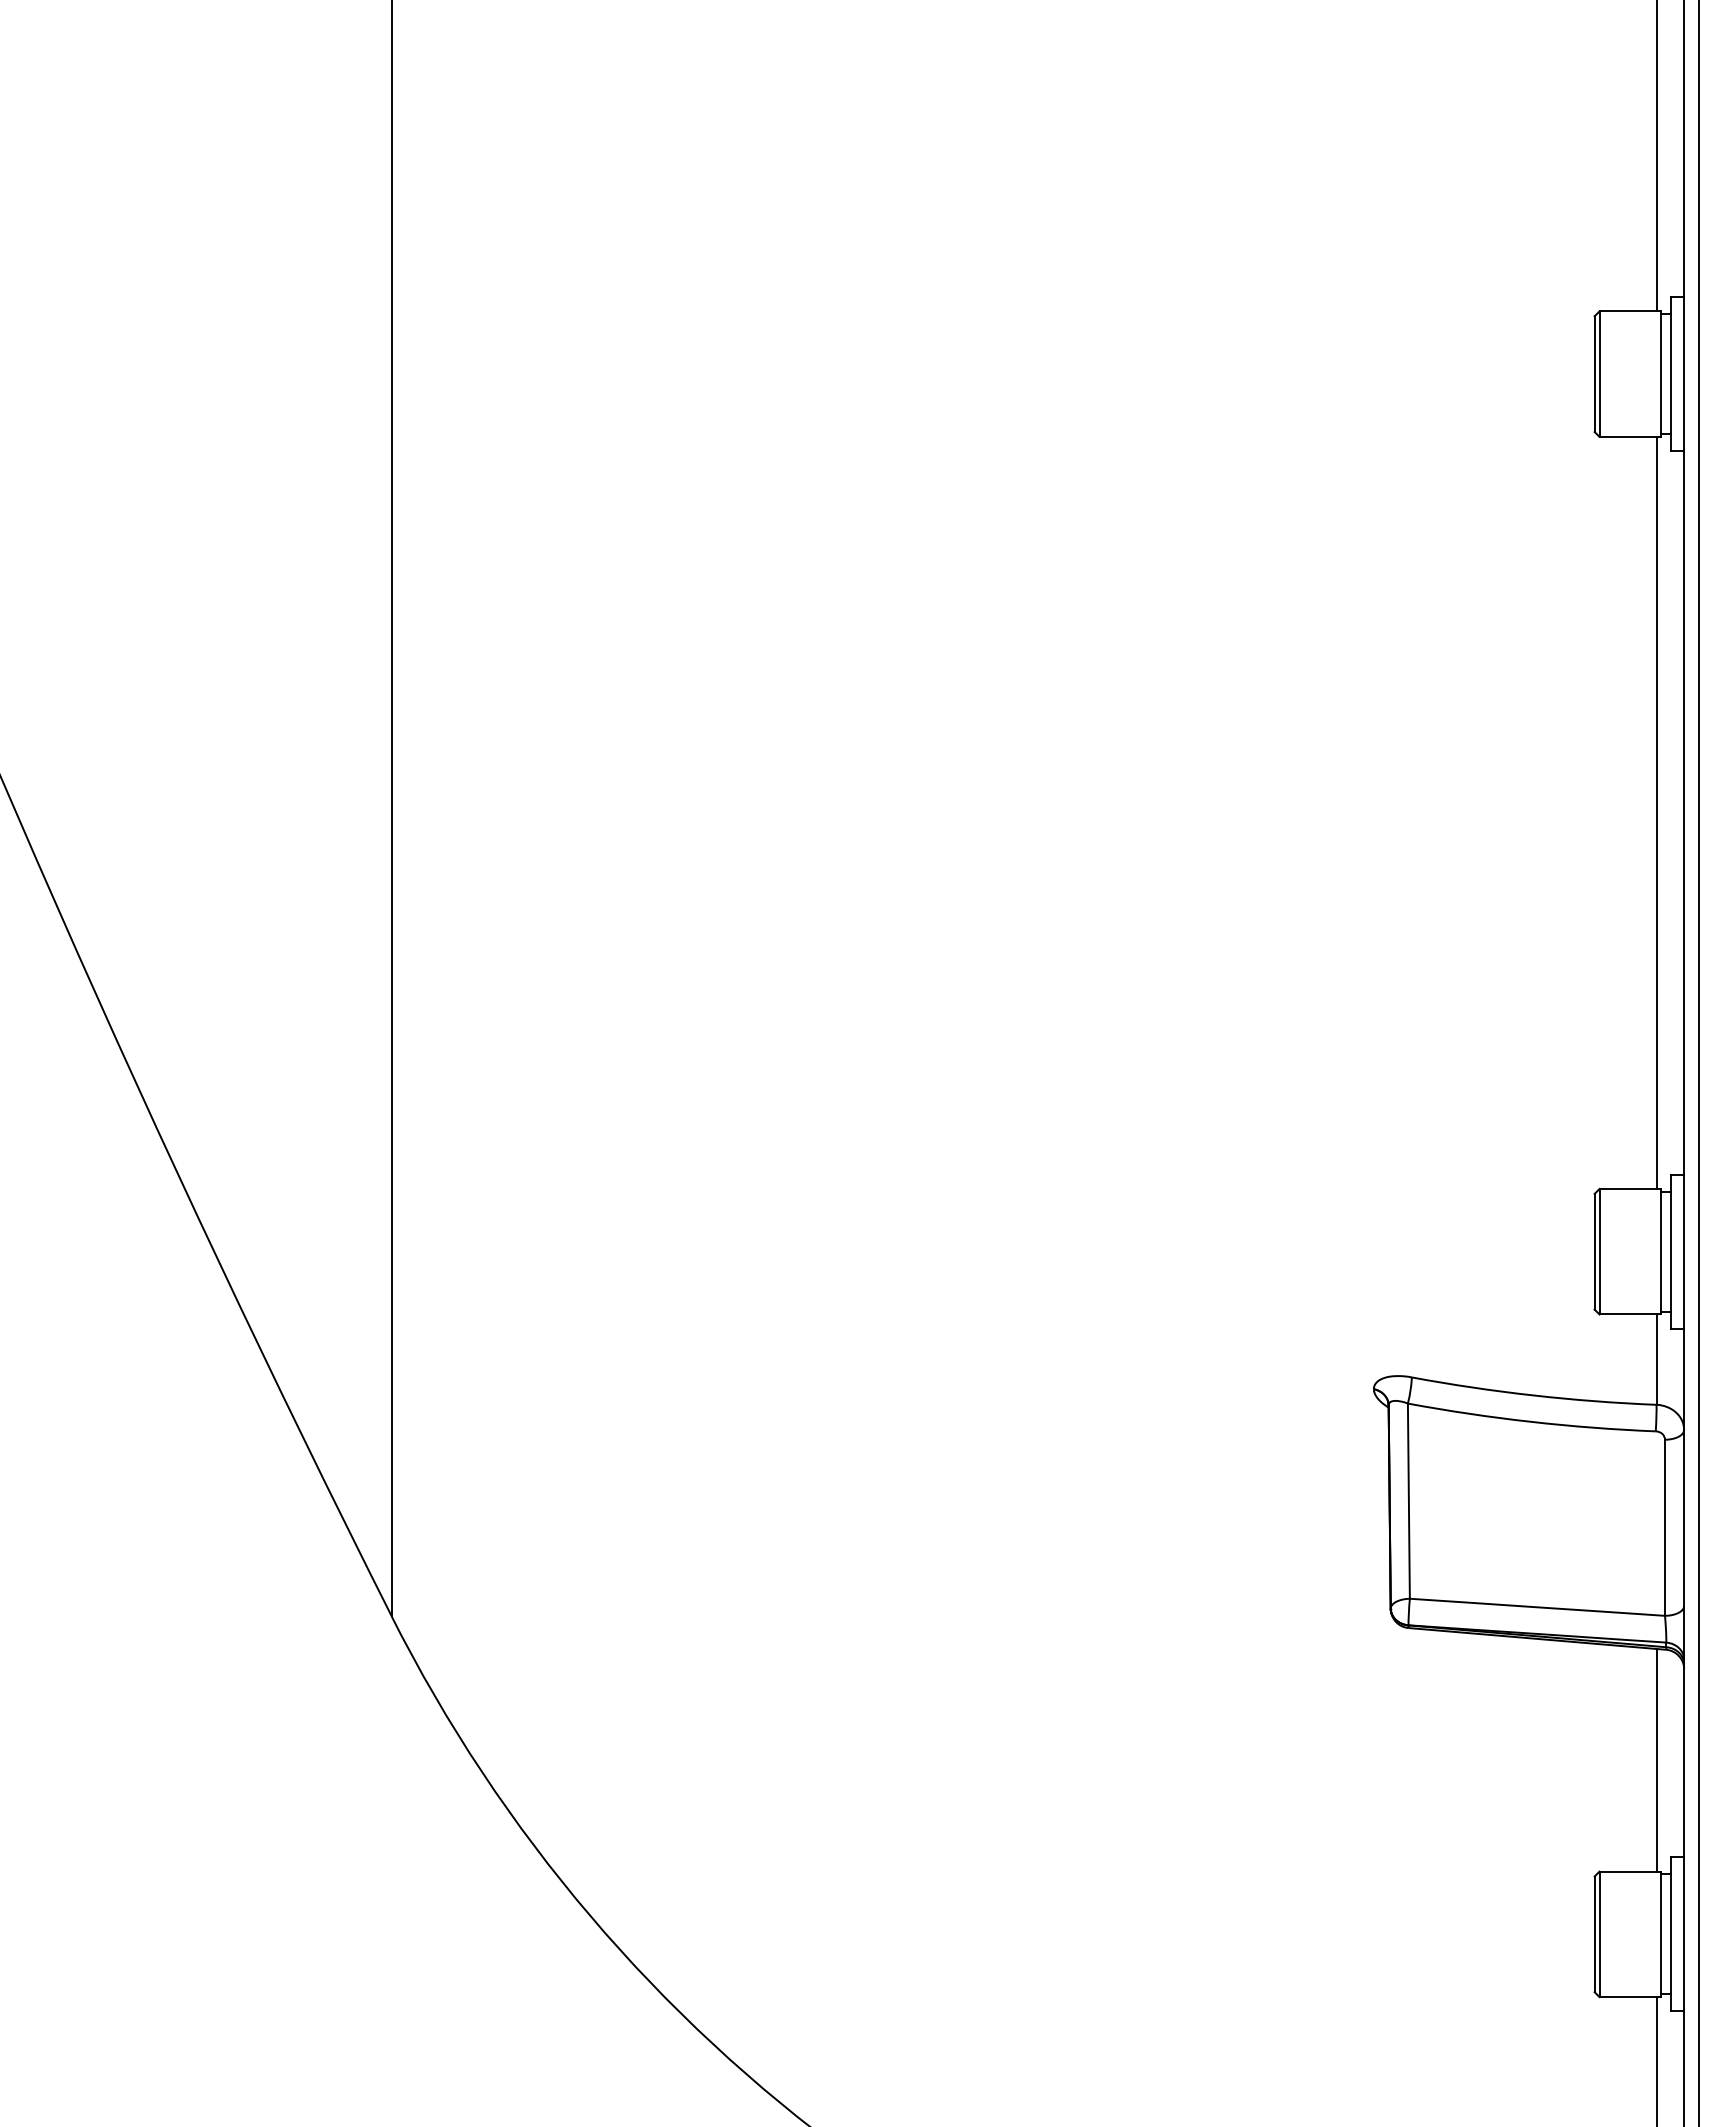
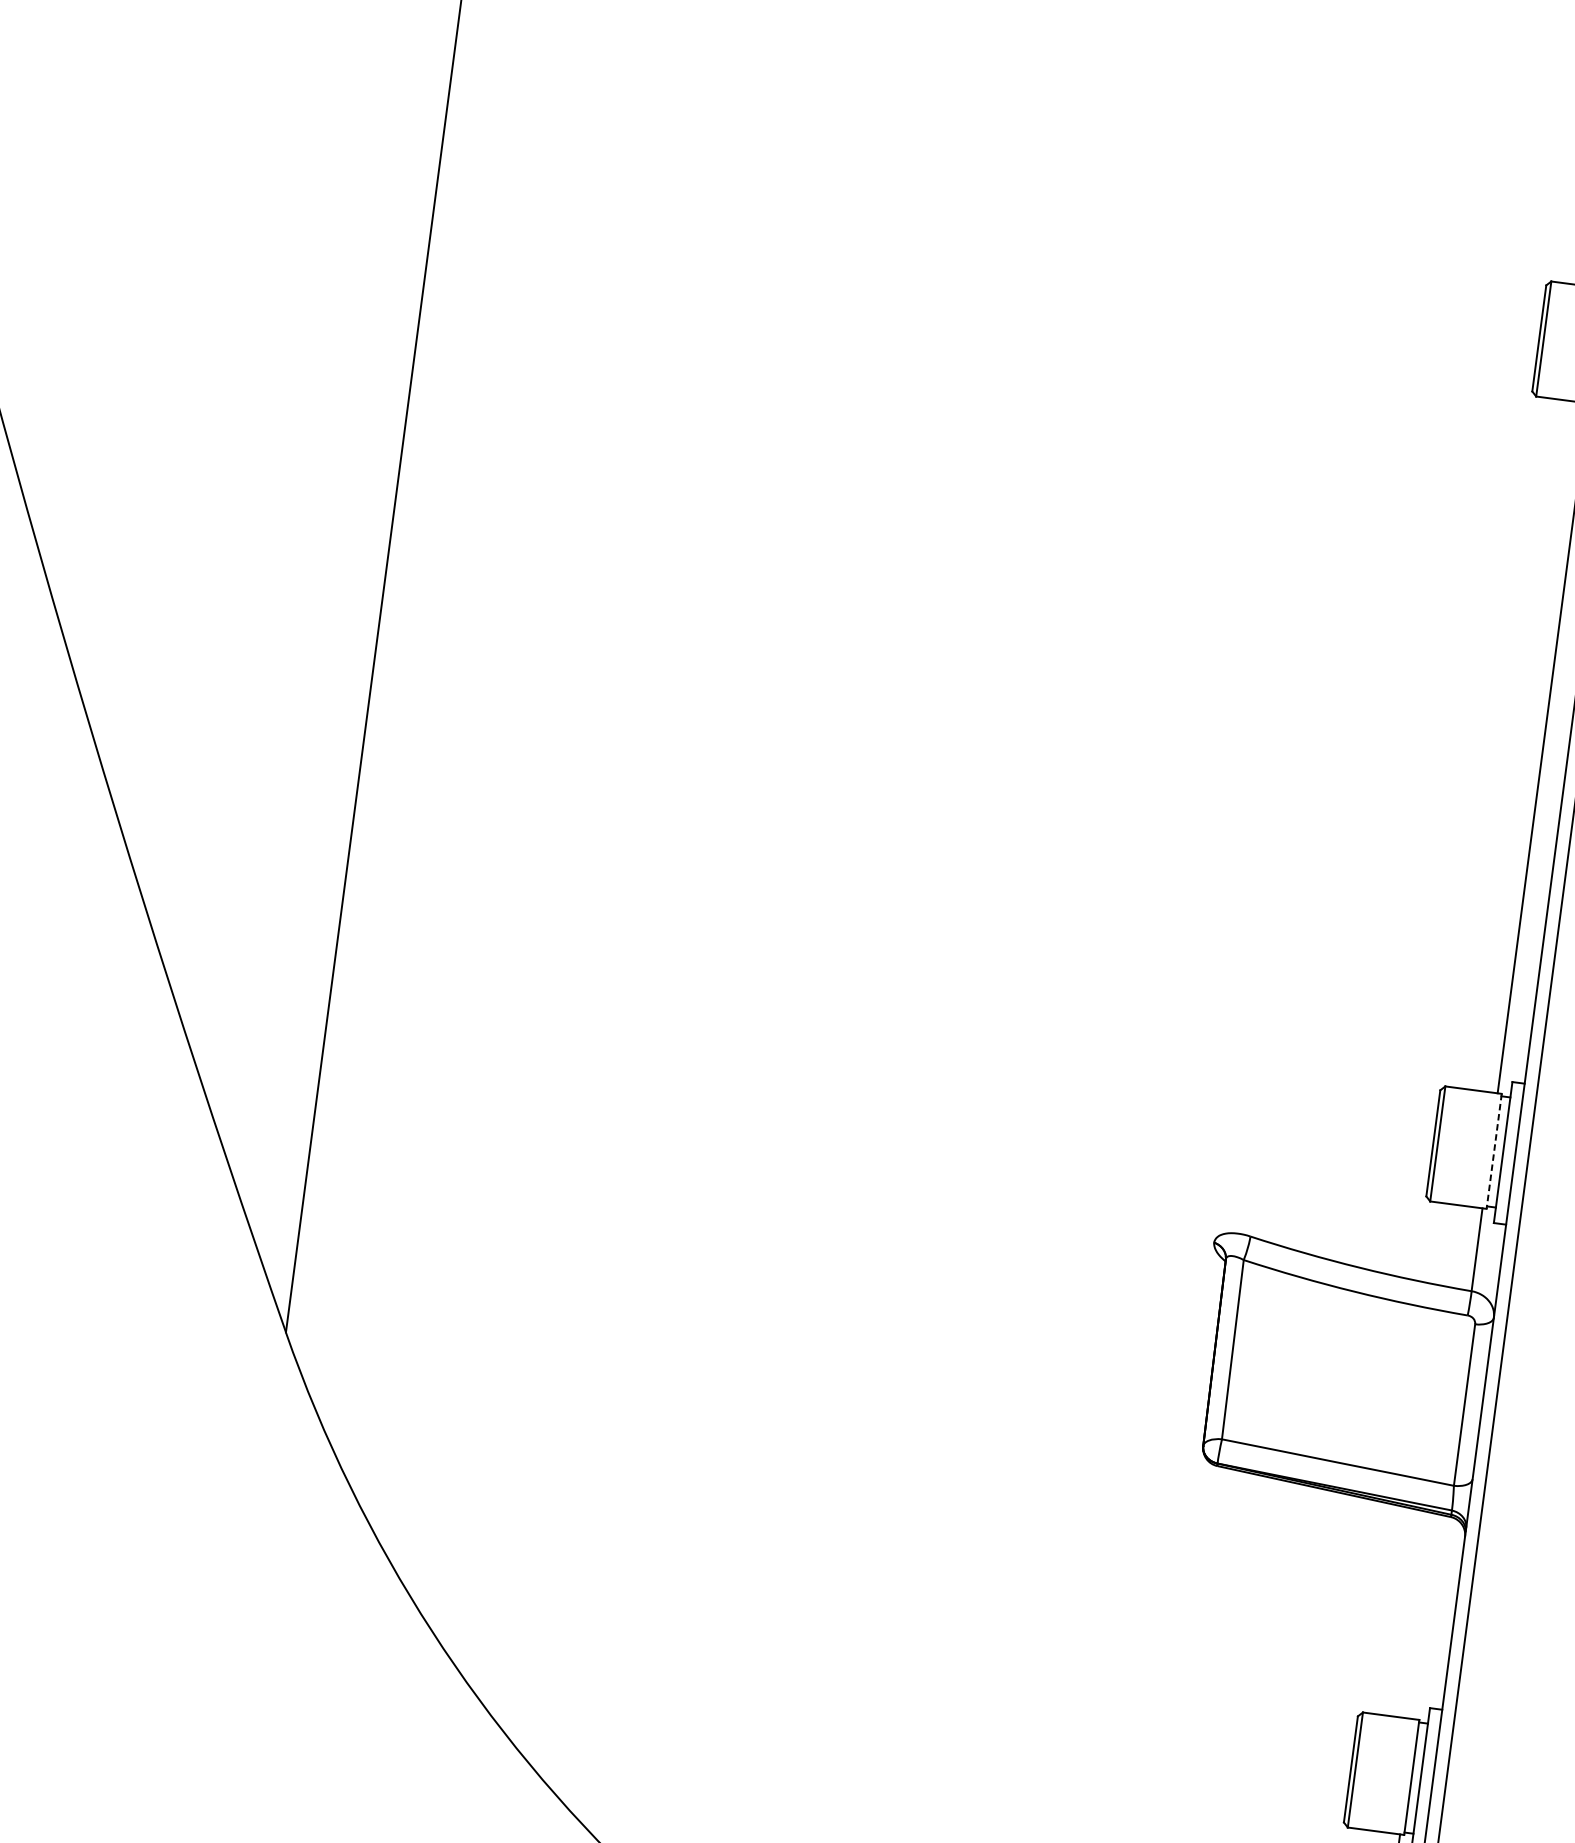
line: (1660, 1251) -> (1493, 1151), solid -> dashed
line: (1656, 1760) -> (1428, 1617), removed

